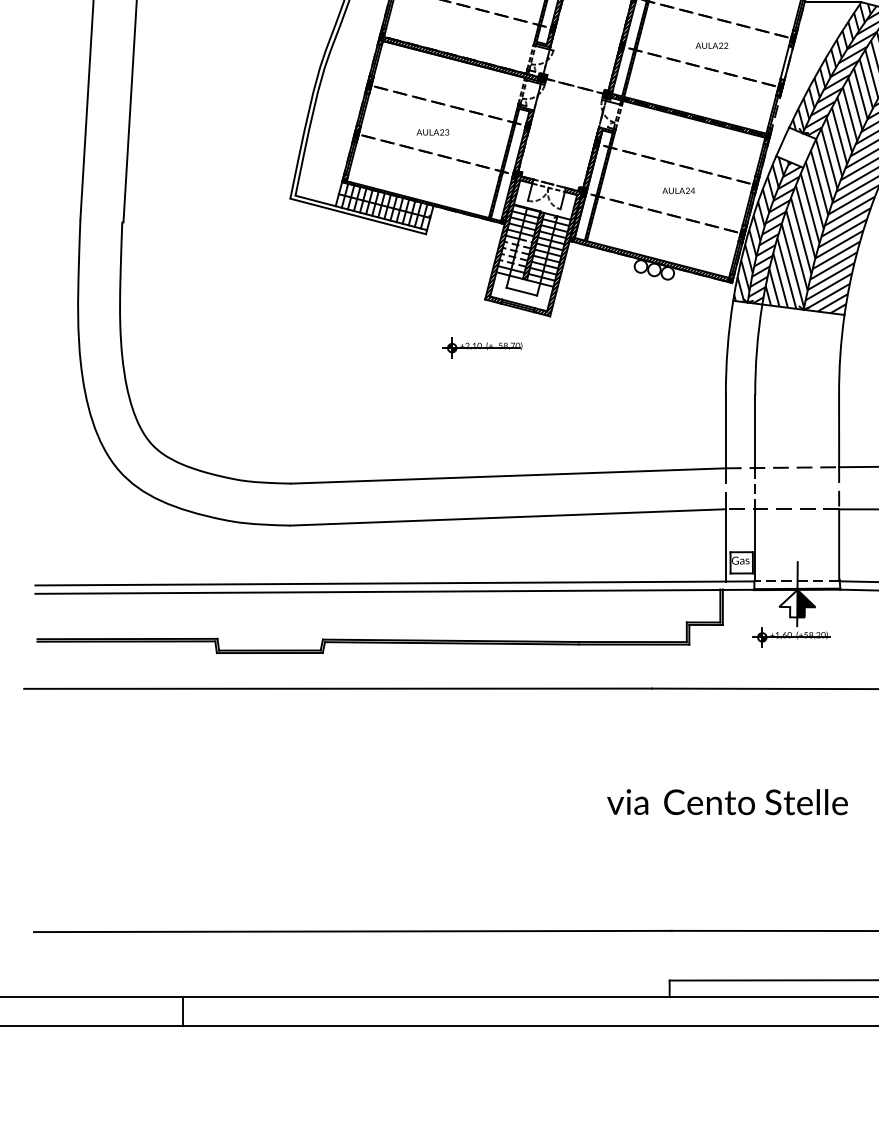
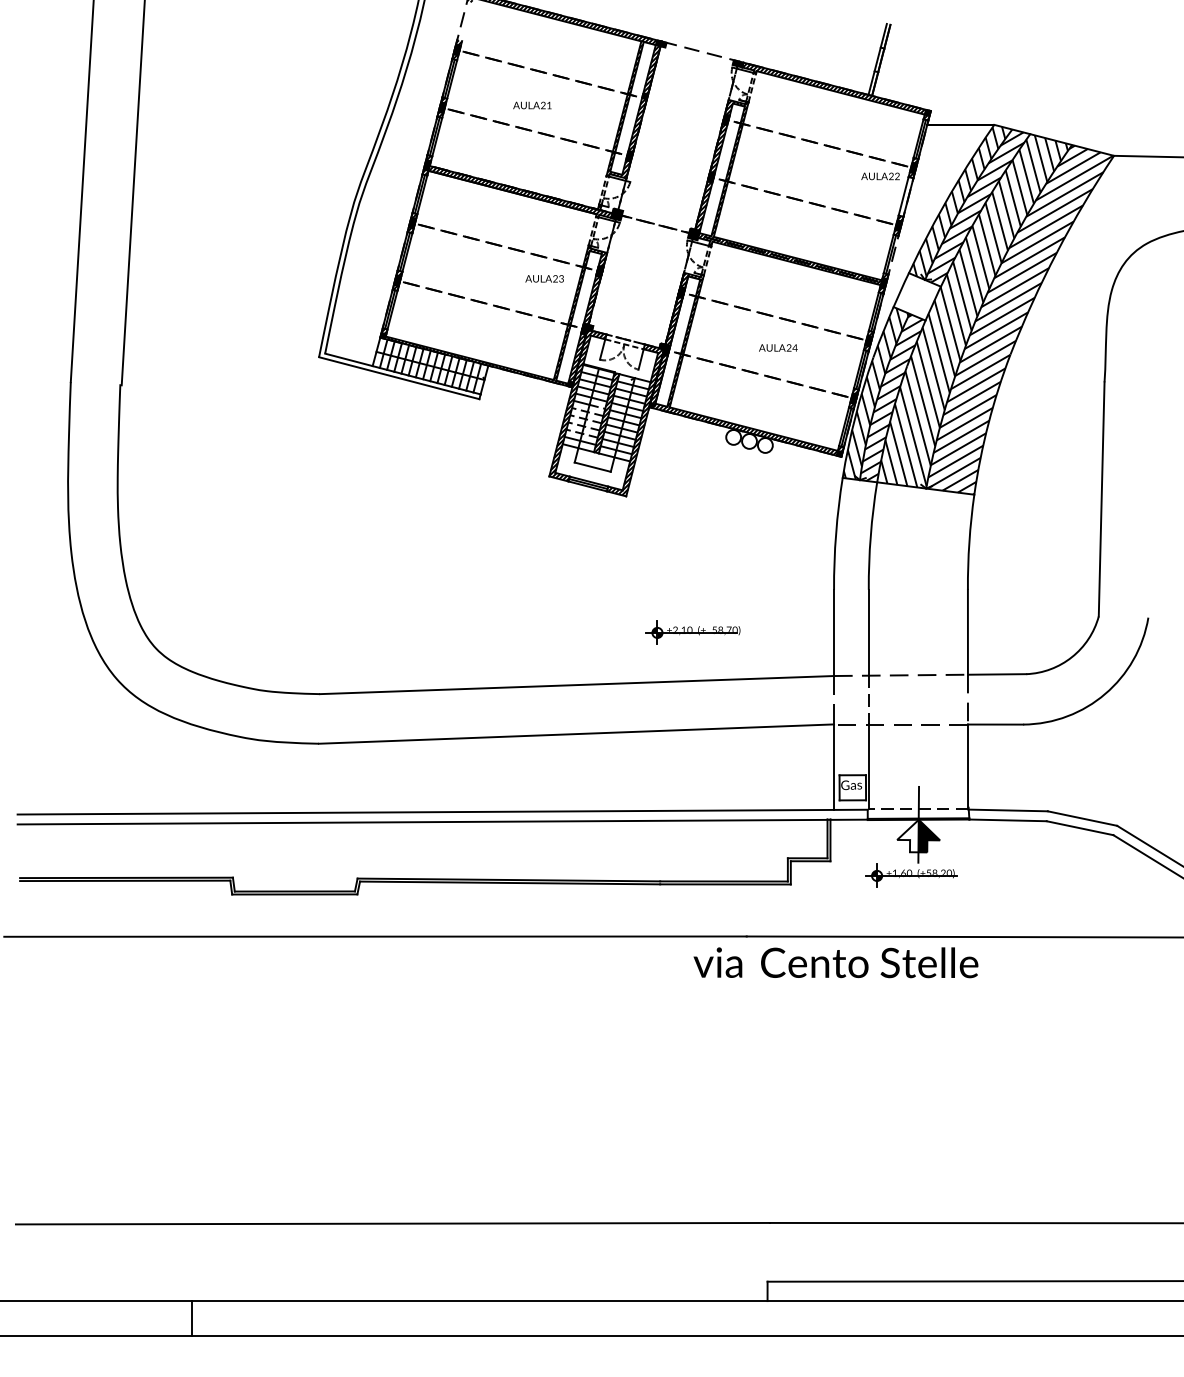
text: (711, 45) -> (880, 176), moved
text: (432, 132) -> (544, 278), moved
part: (481, 347) -> (692, 632), moved
text: (727, 801) -> (835, 962), moved

